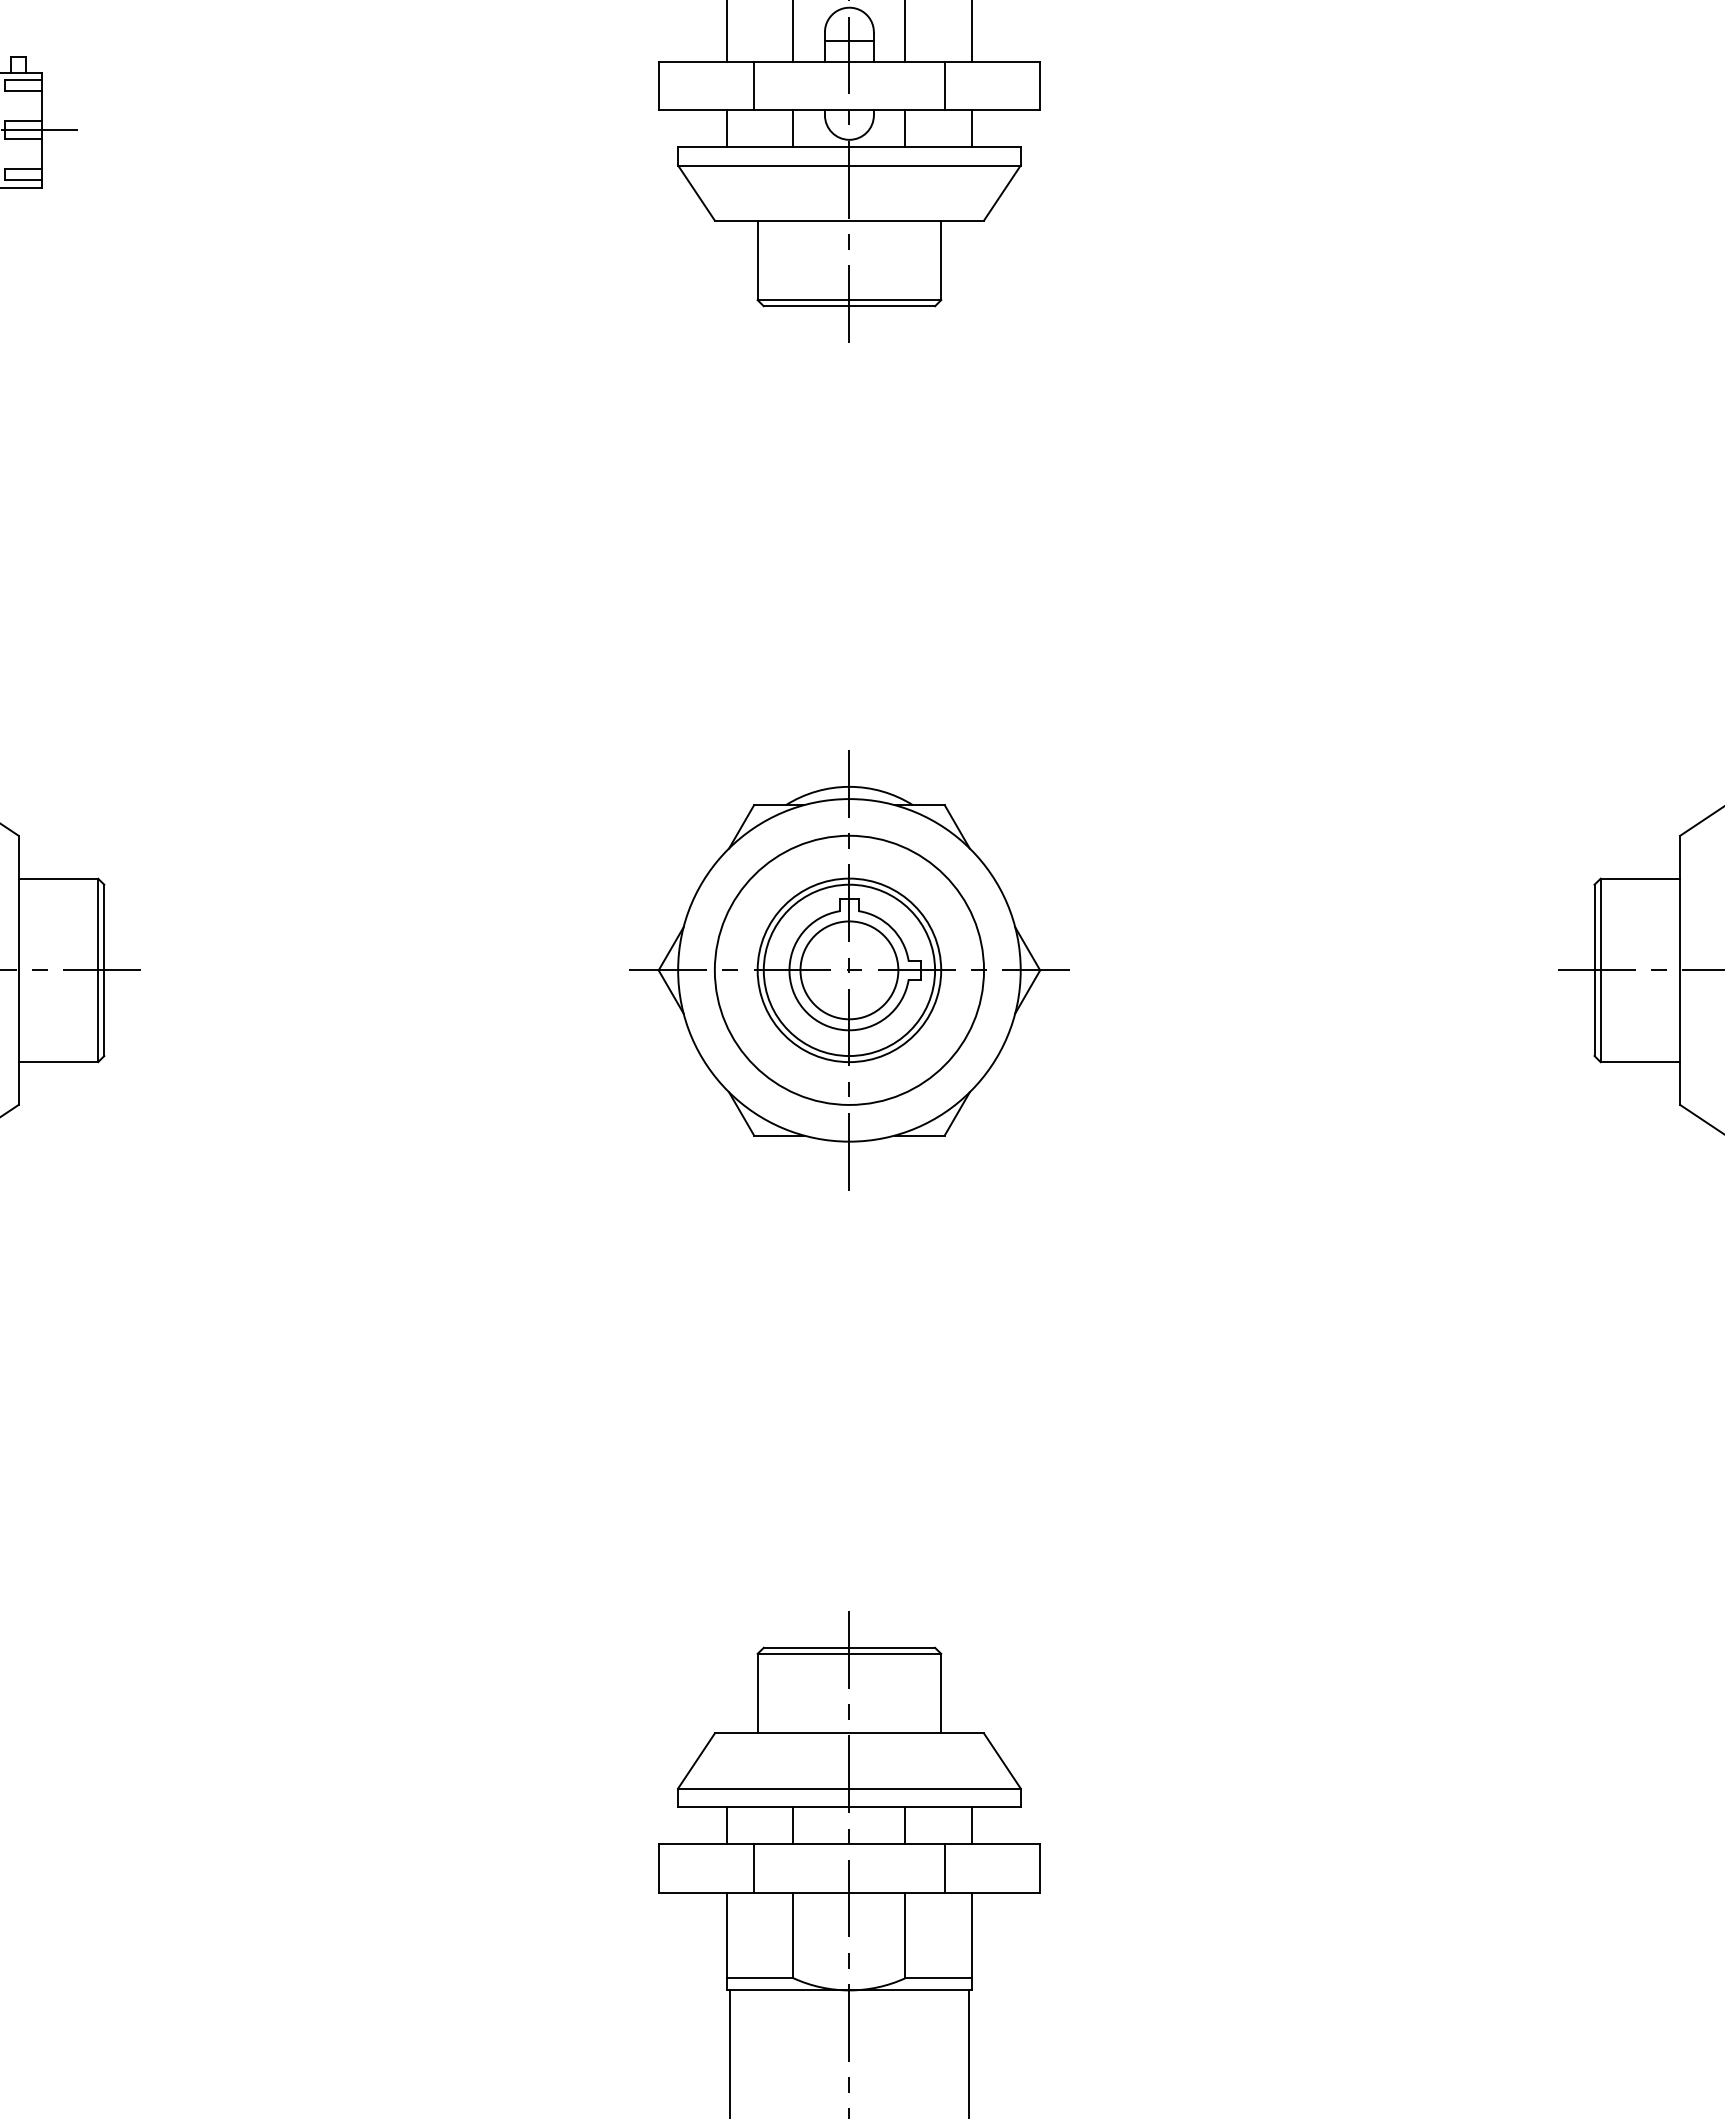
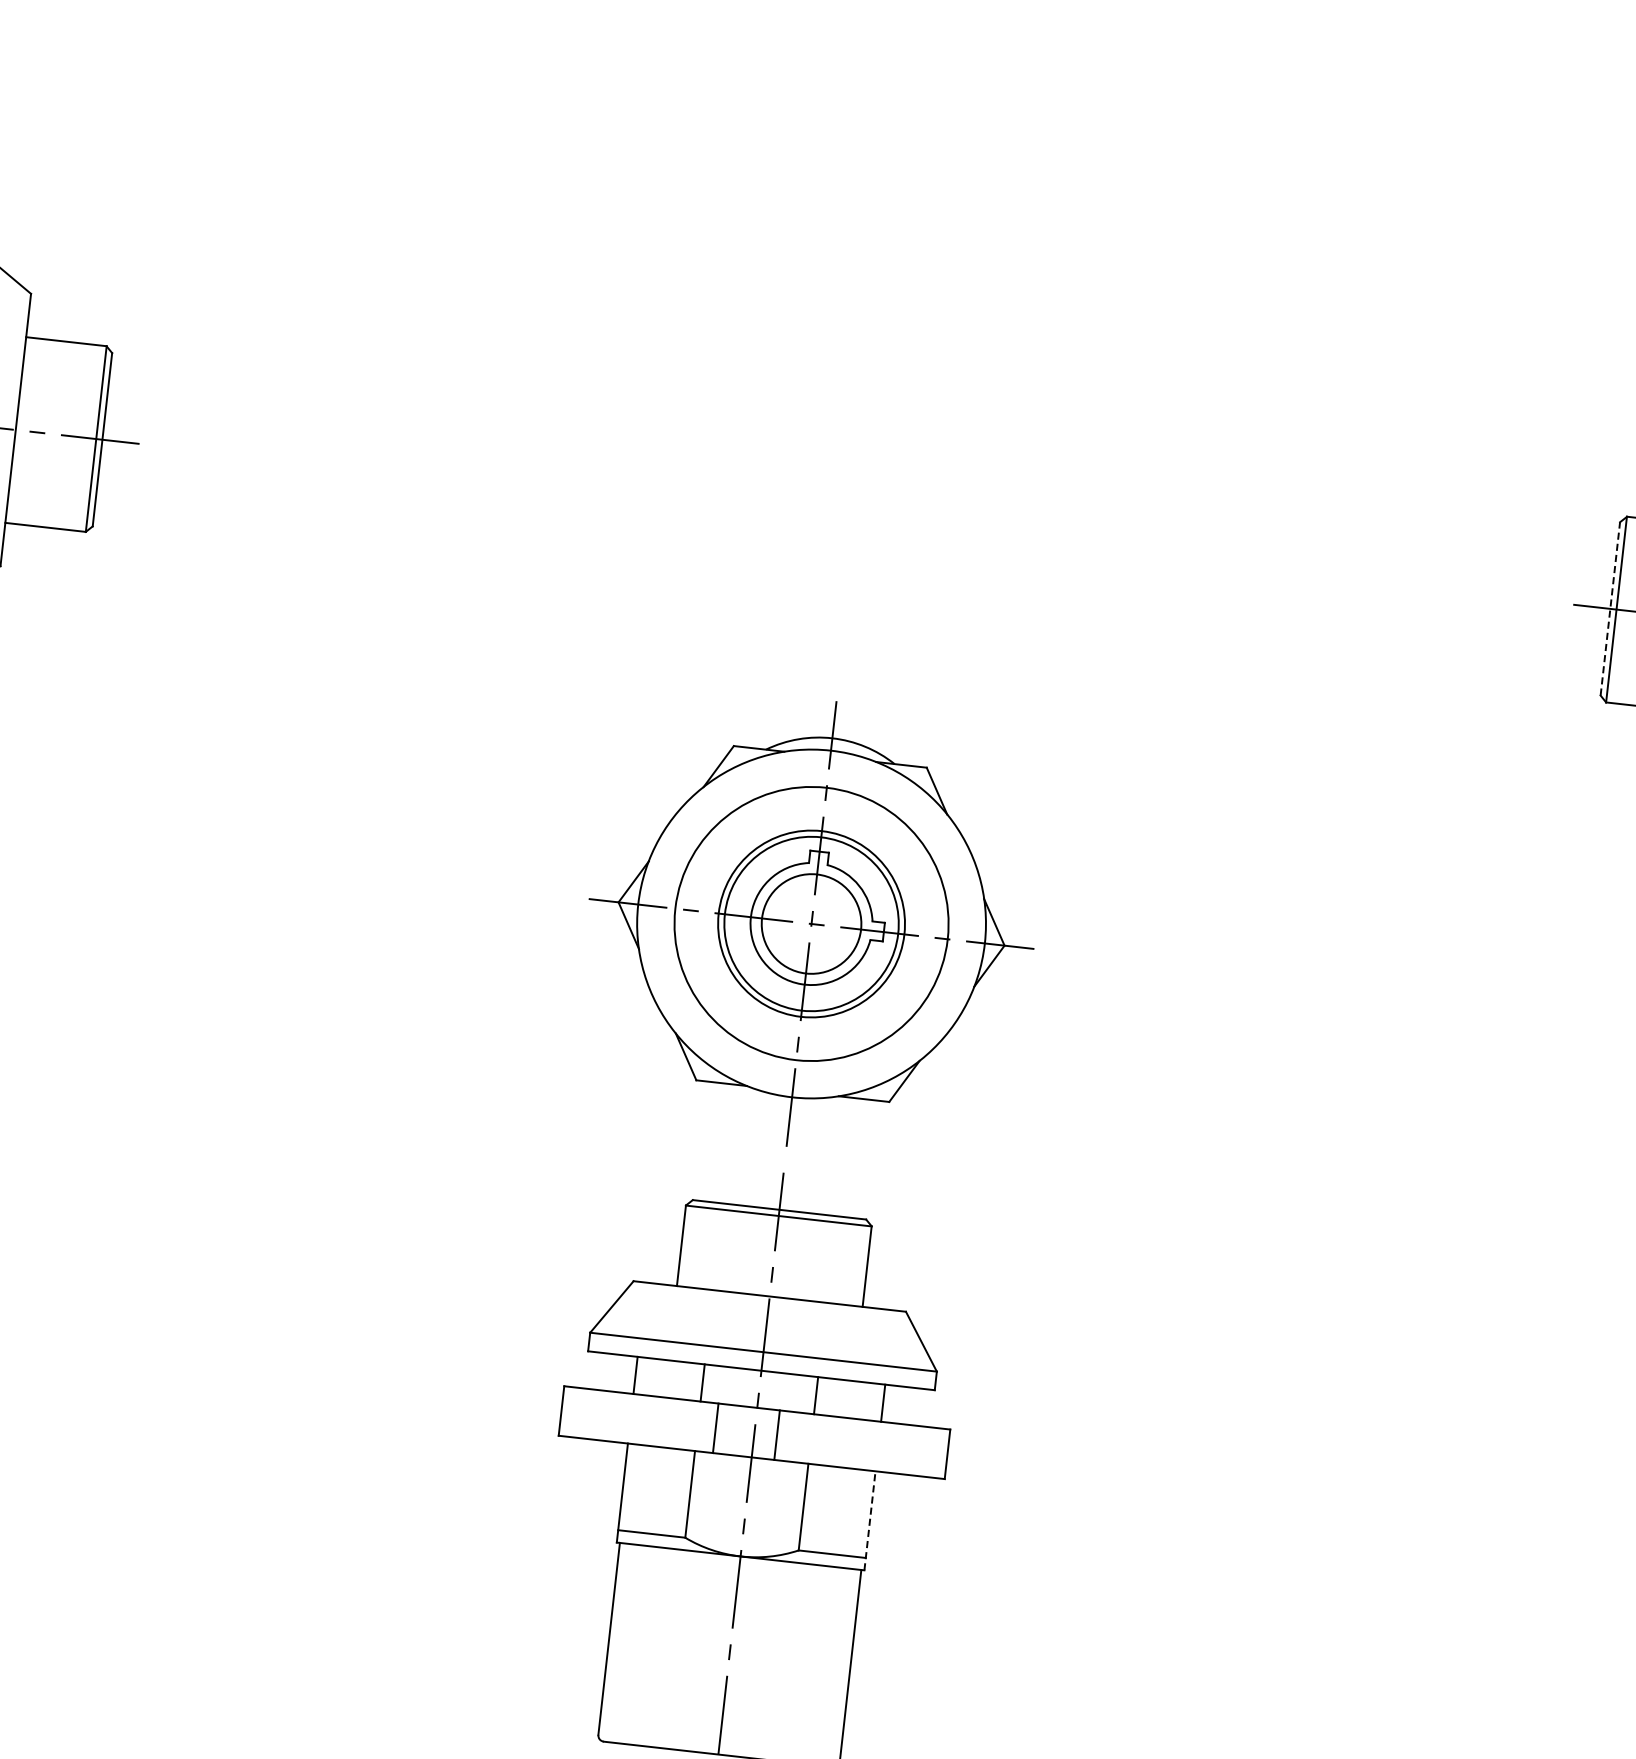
part: (849, 970) -> (811, 924), moved
line: (1594, 970) -> (1610, 609), solid -> dashed
line: (754, 1867) -> (716, 1427), moved
line: (944, 1867) -> (776, 1434), moved
line: (971, 1941) -> (869, 1520), solid -> dashed

